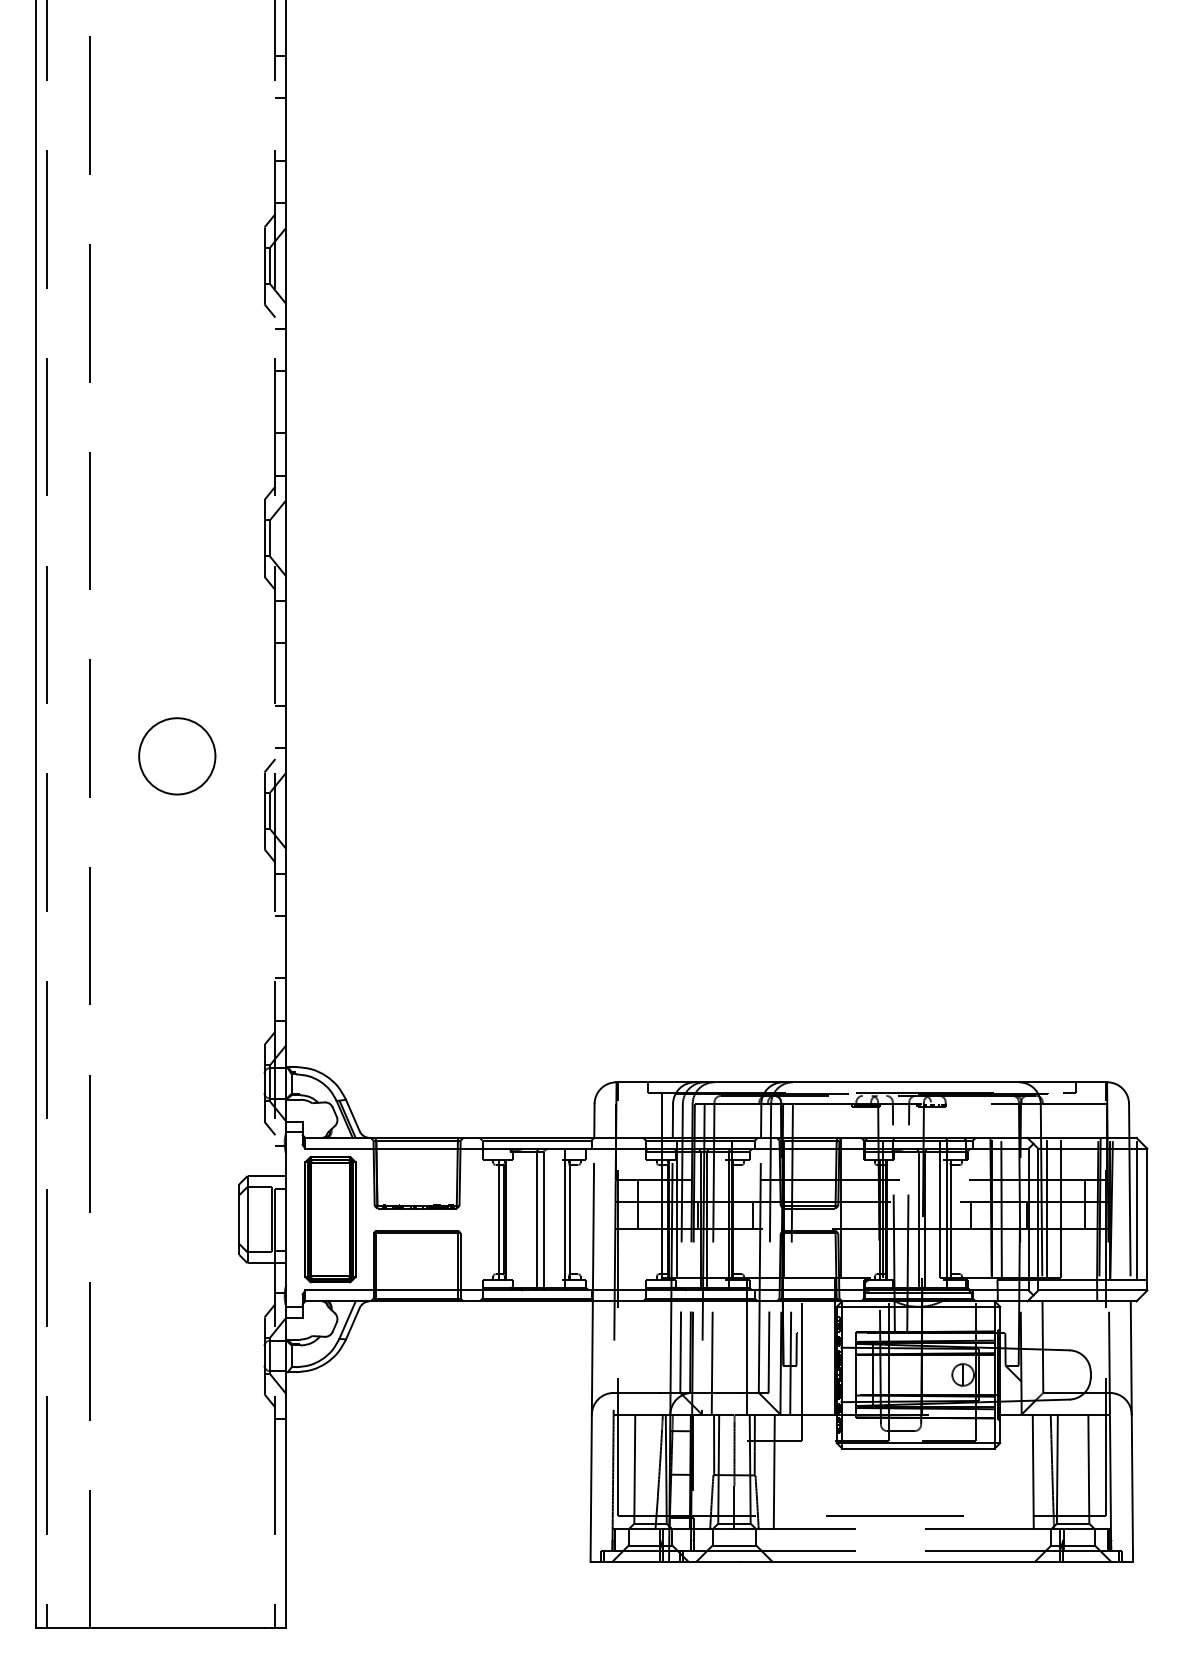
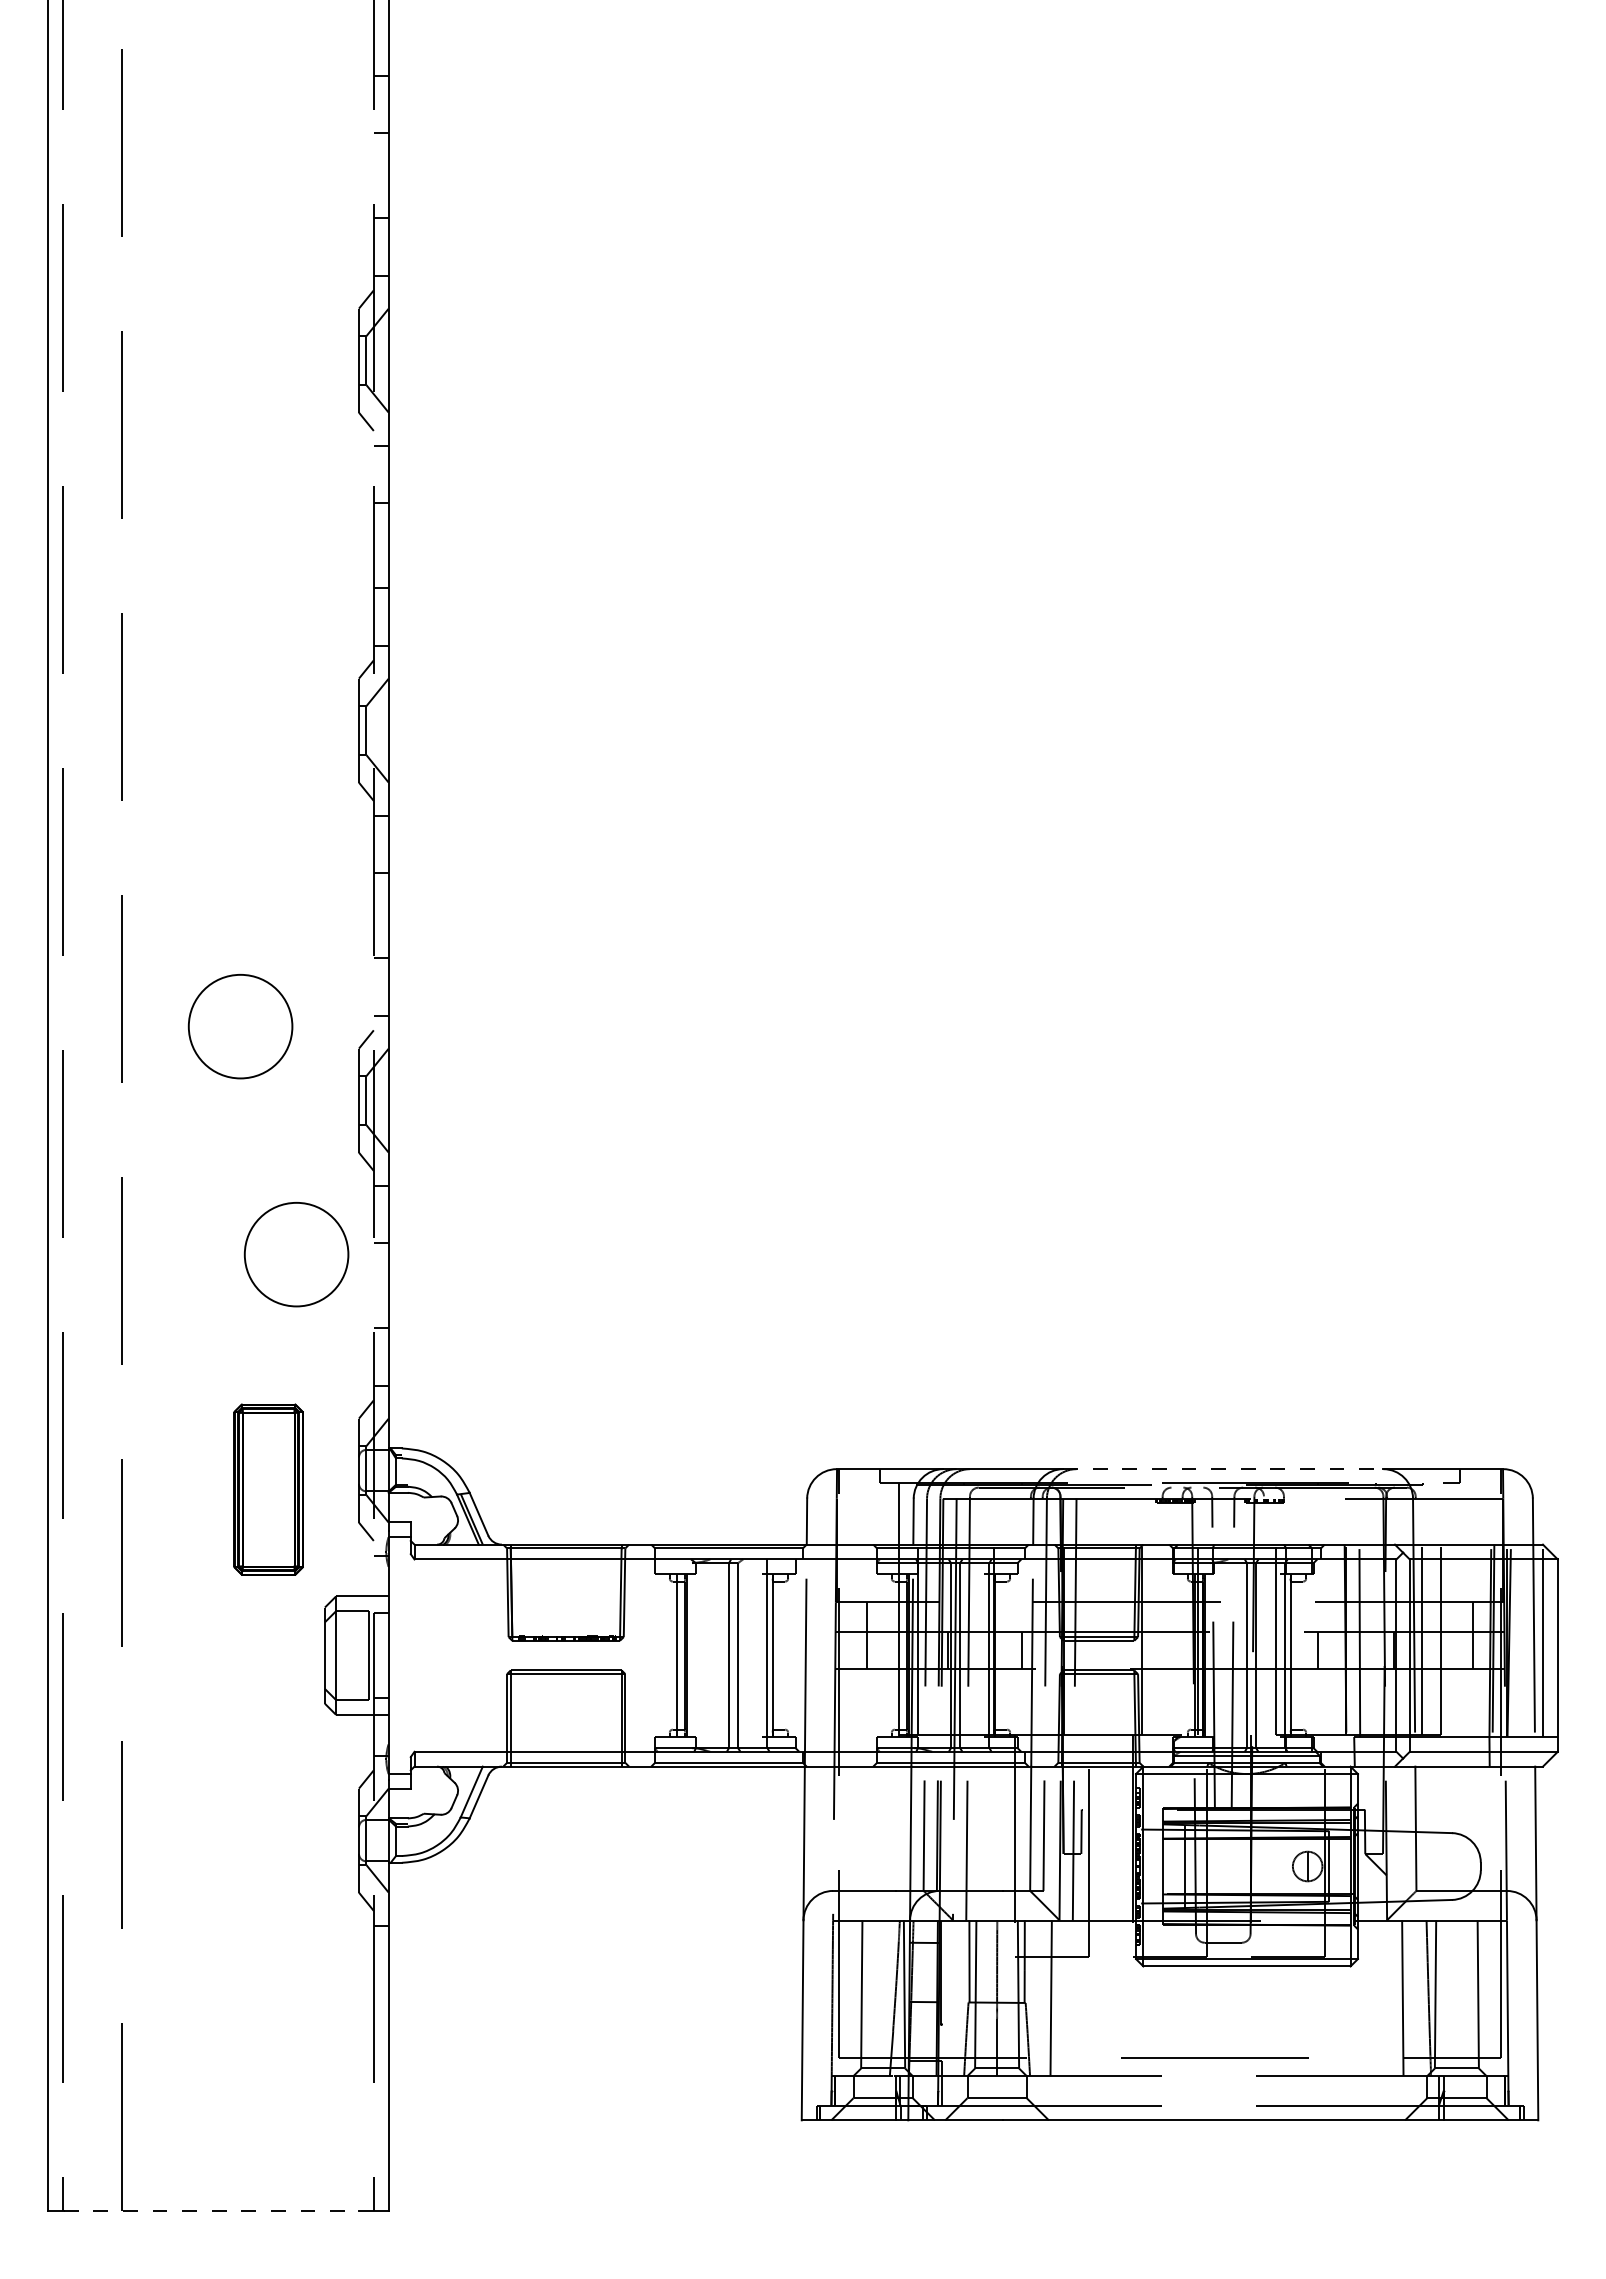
circle: (218, 924) -> (296, 1254), added
line: (901, 1082) -> (1223, 1469), solid -> dashed
part: (330, 1219) -> (268, 1489), moved
line: (155, 1628) -> (211, 2210), solid -> dashed

